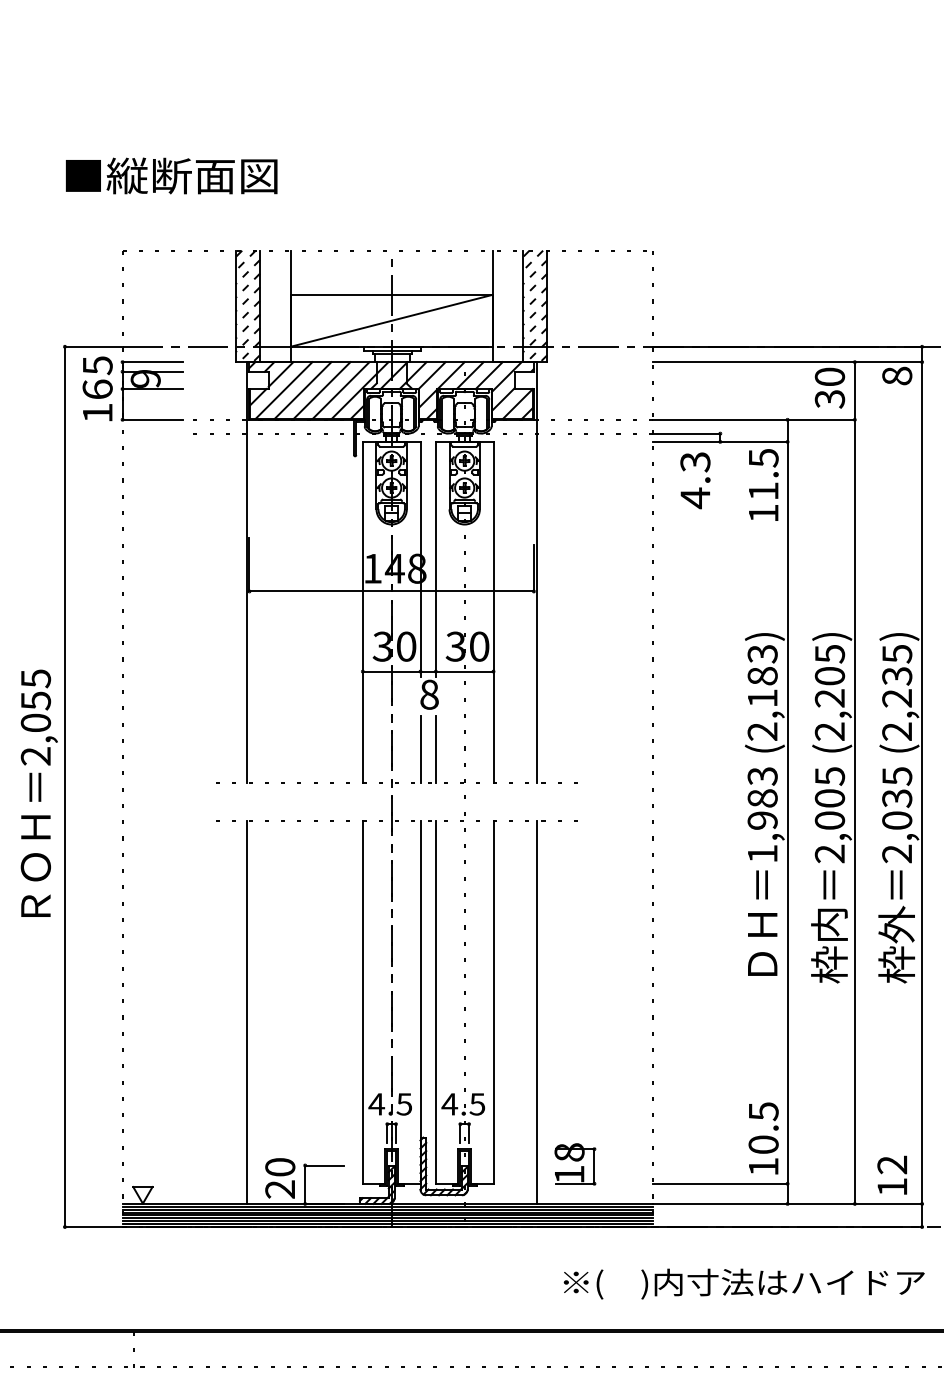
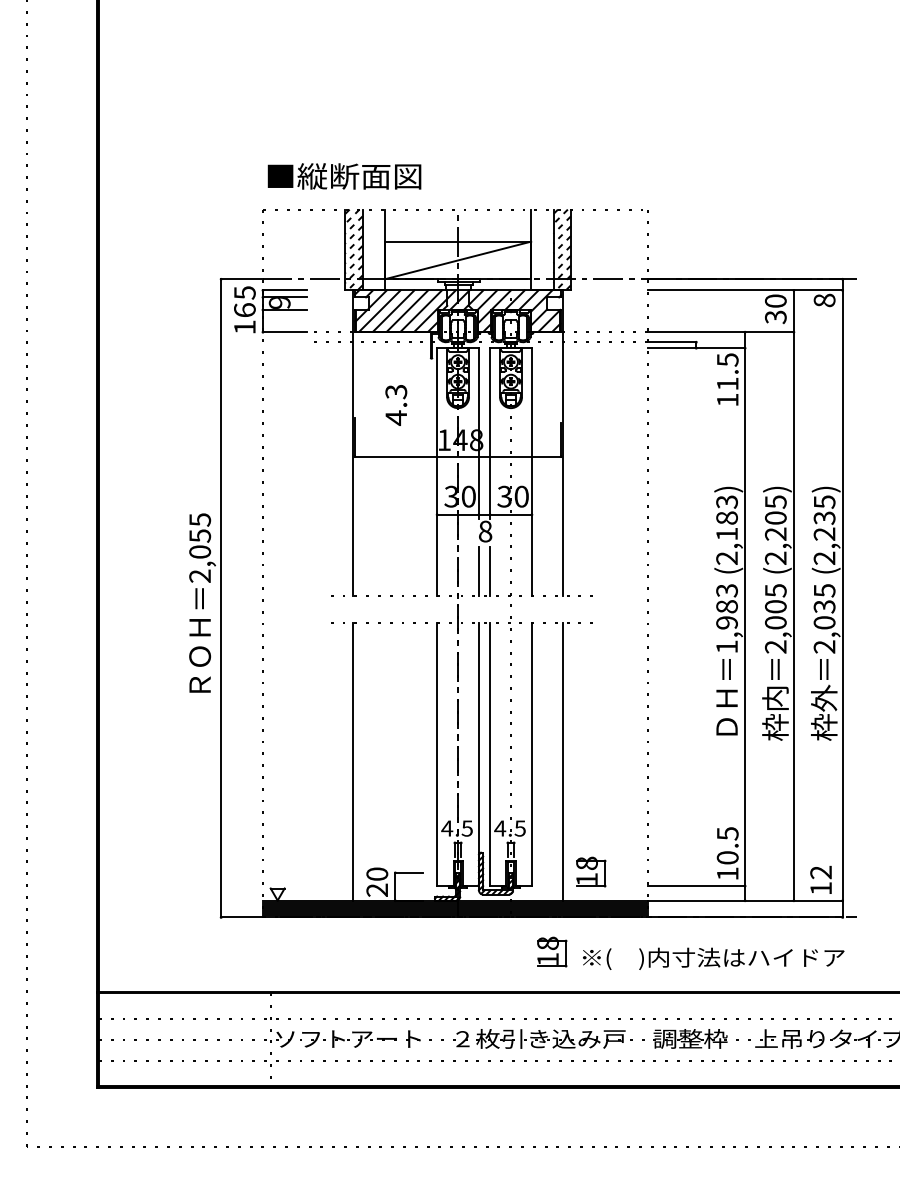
text: (171, 176) -> (344, 176), moved
text: (695, 480) -> (396, 405), moved
part: (521, 1273) -> (552, 951), added

